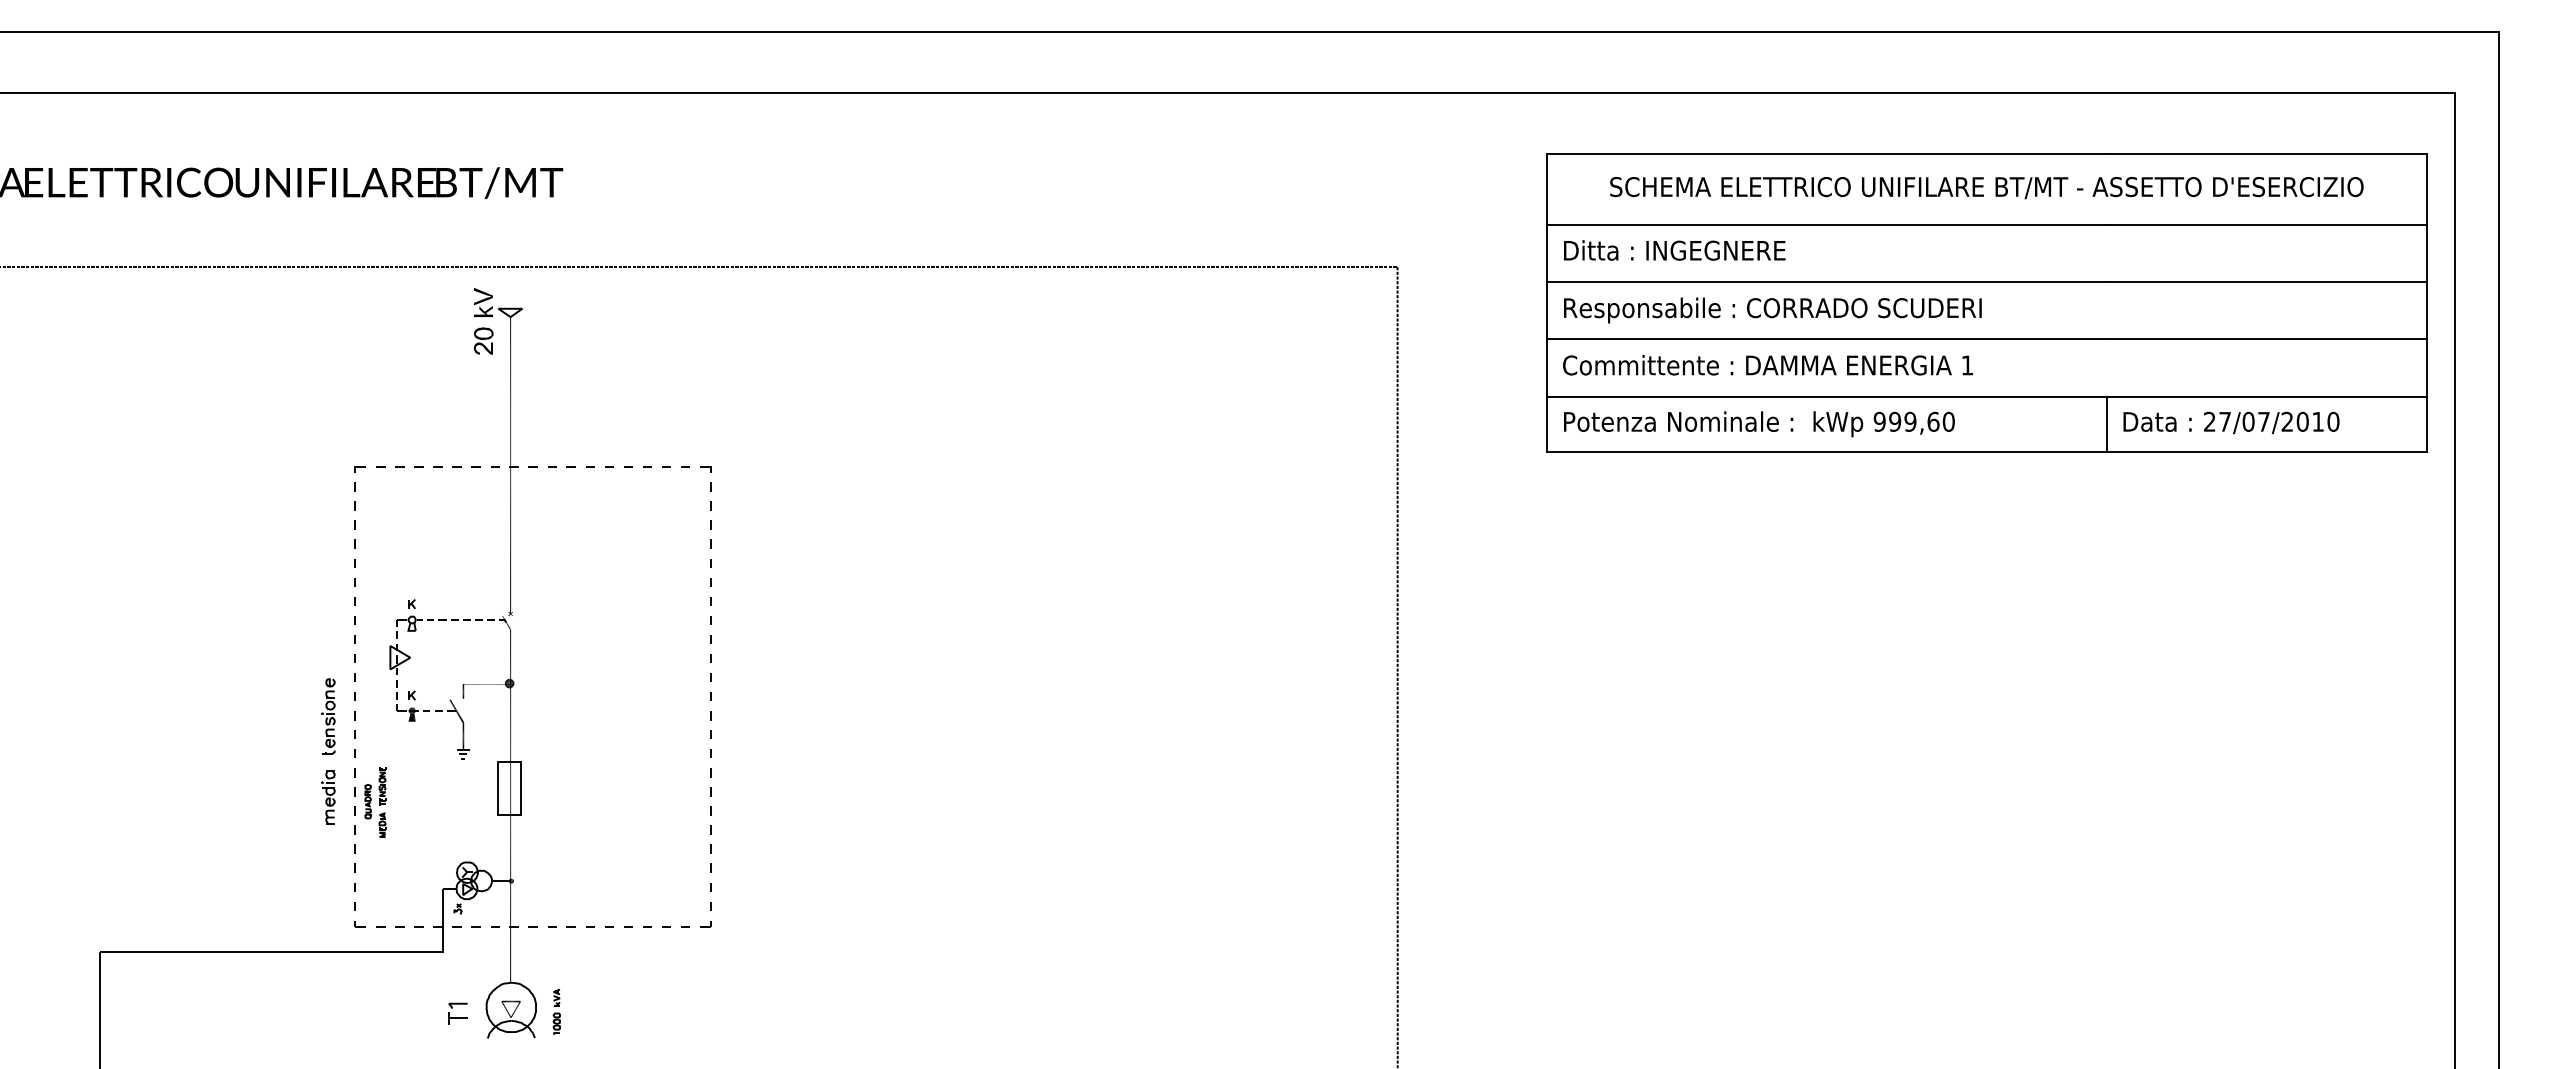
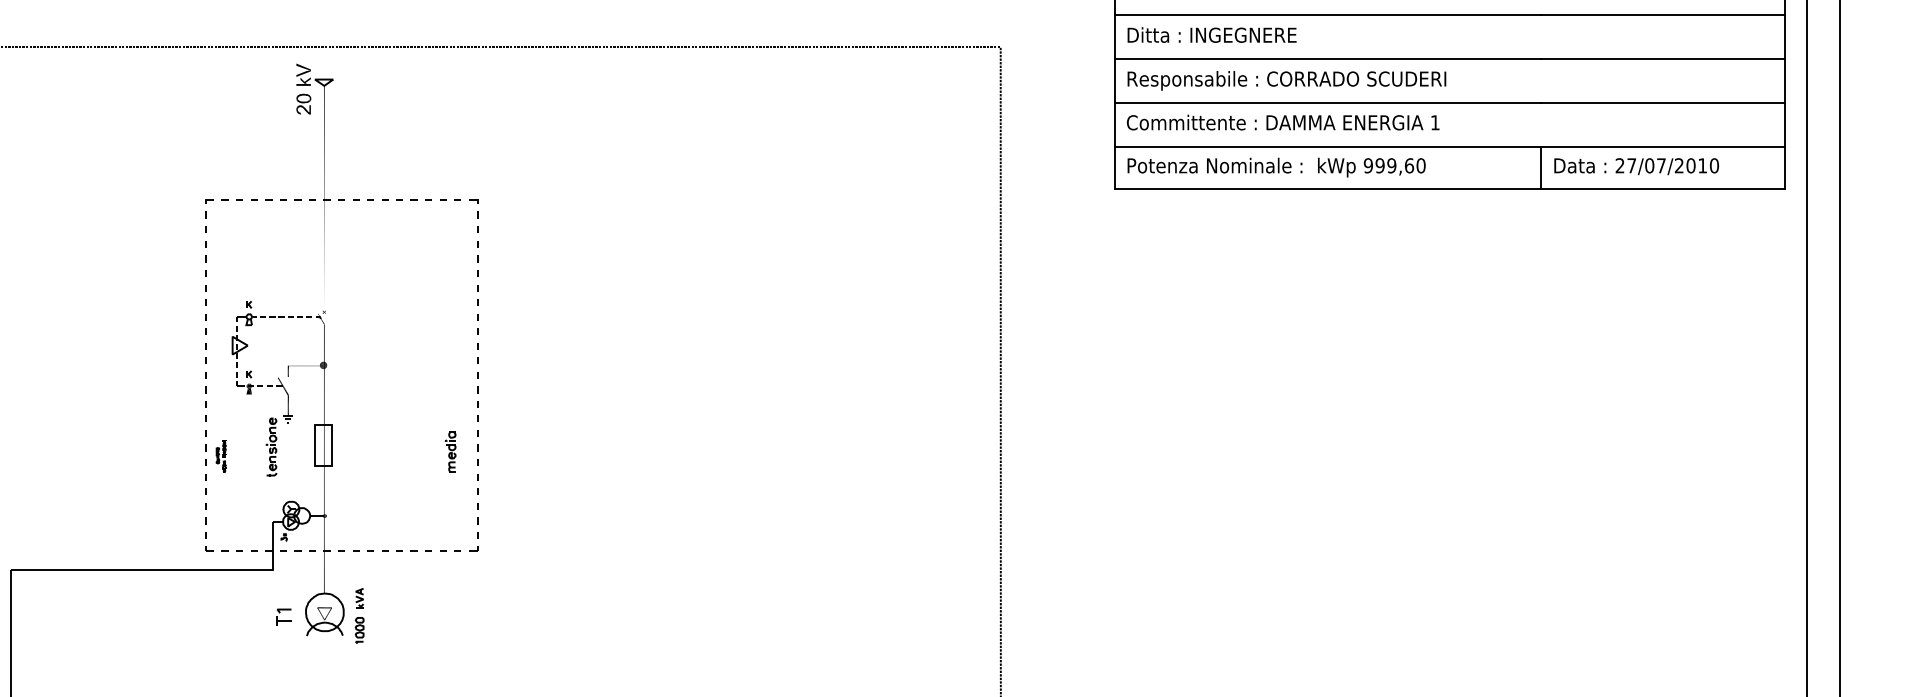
fill: (510, 464) -> (324, 198), removed
part: (328, 716) -> (271, 446), moved
part: (327, 797) -> (450, 452), moved
part: (375, 802) -> (221, 456), size x0.6
part: (556, 1011) -> (359, 615), size x1.6

